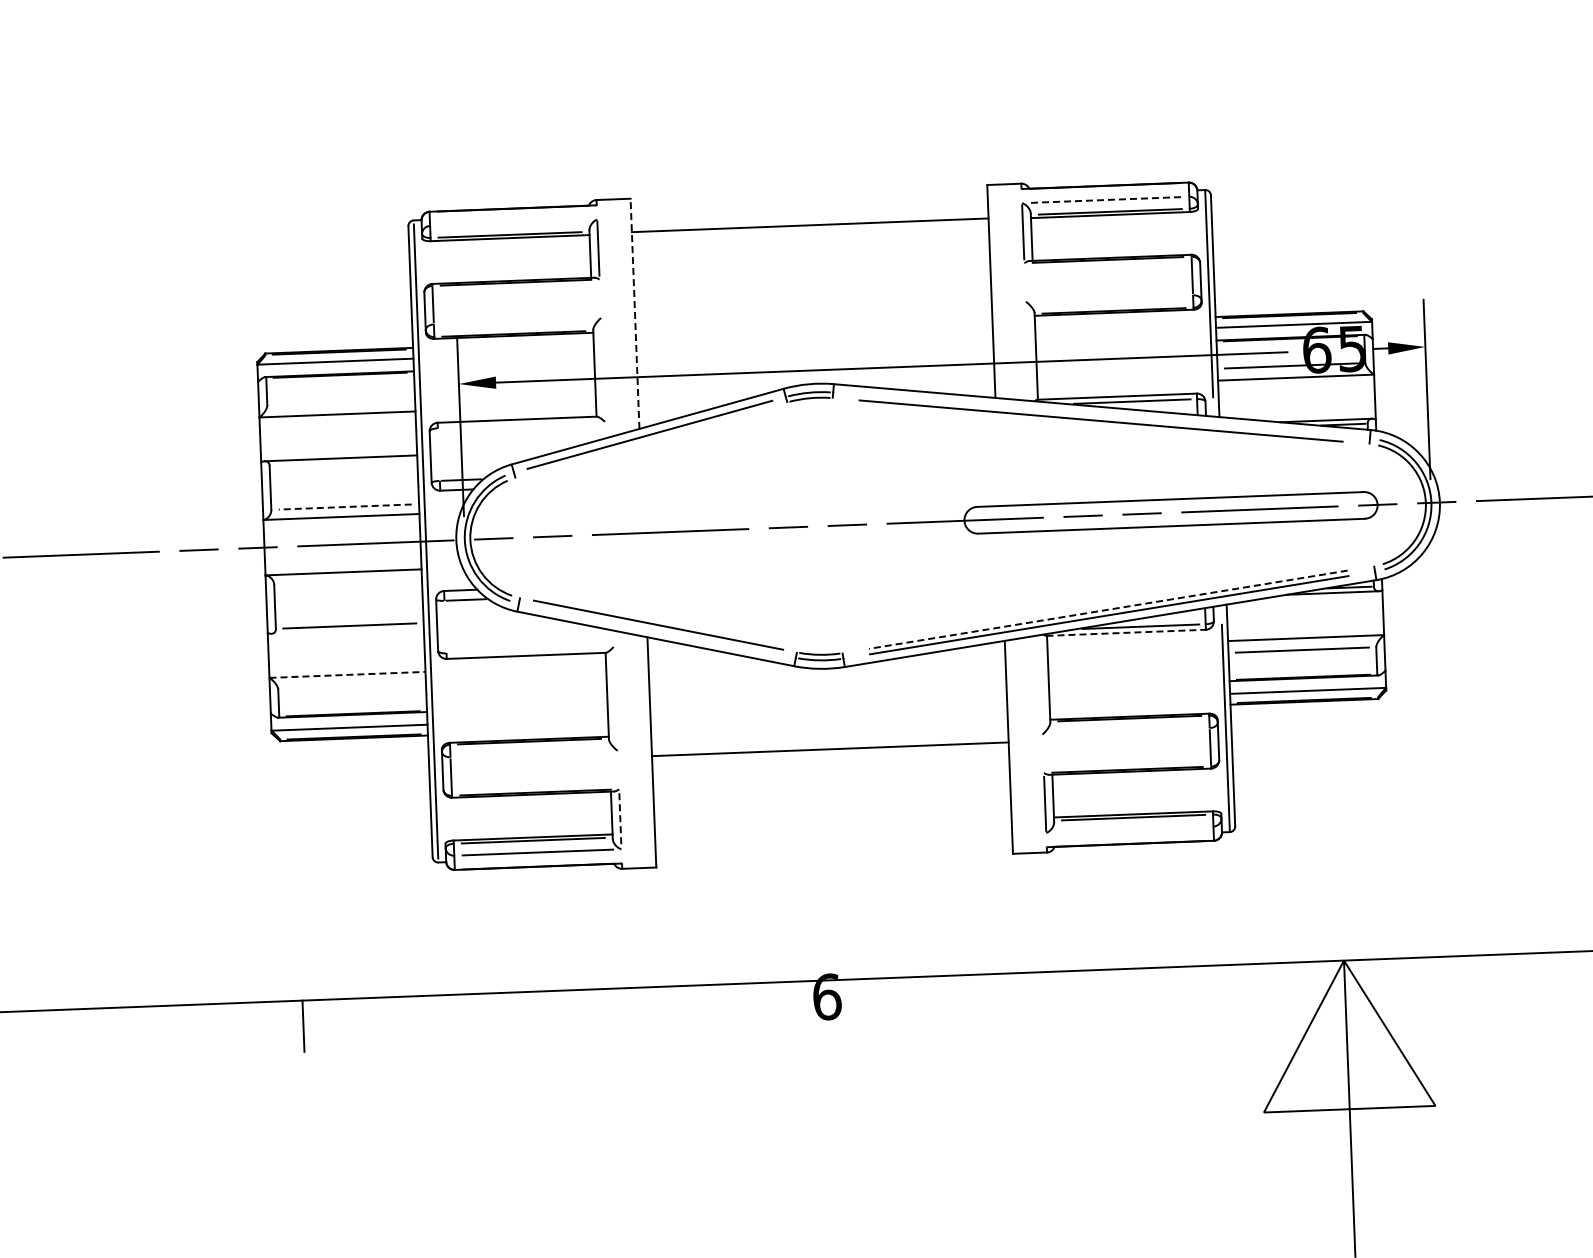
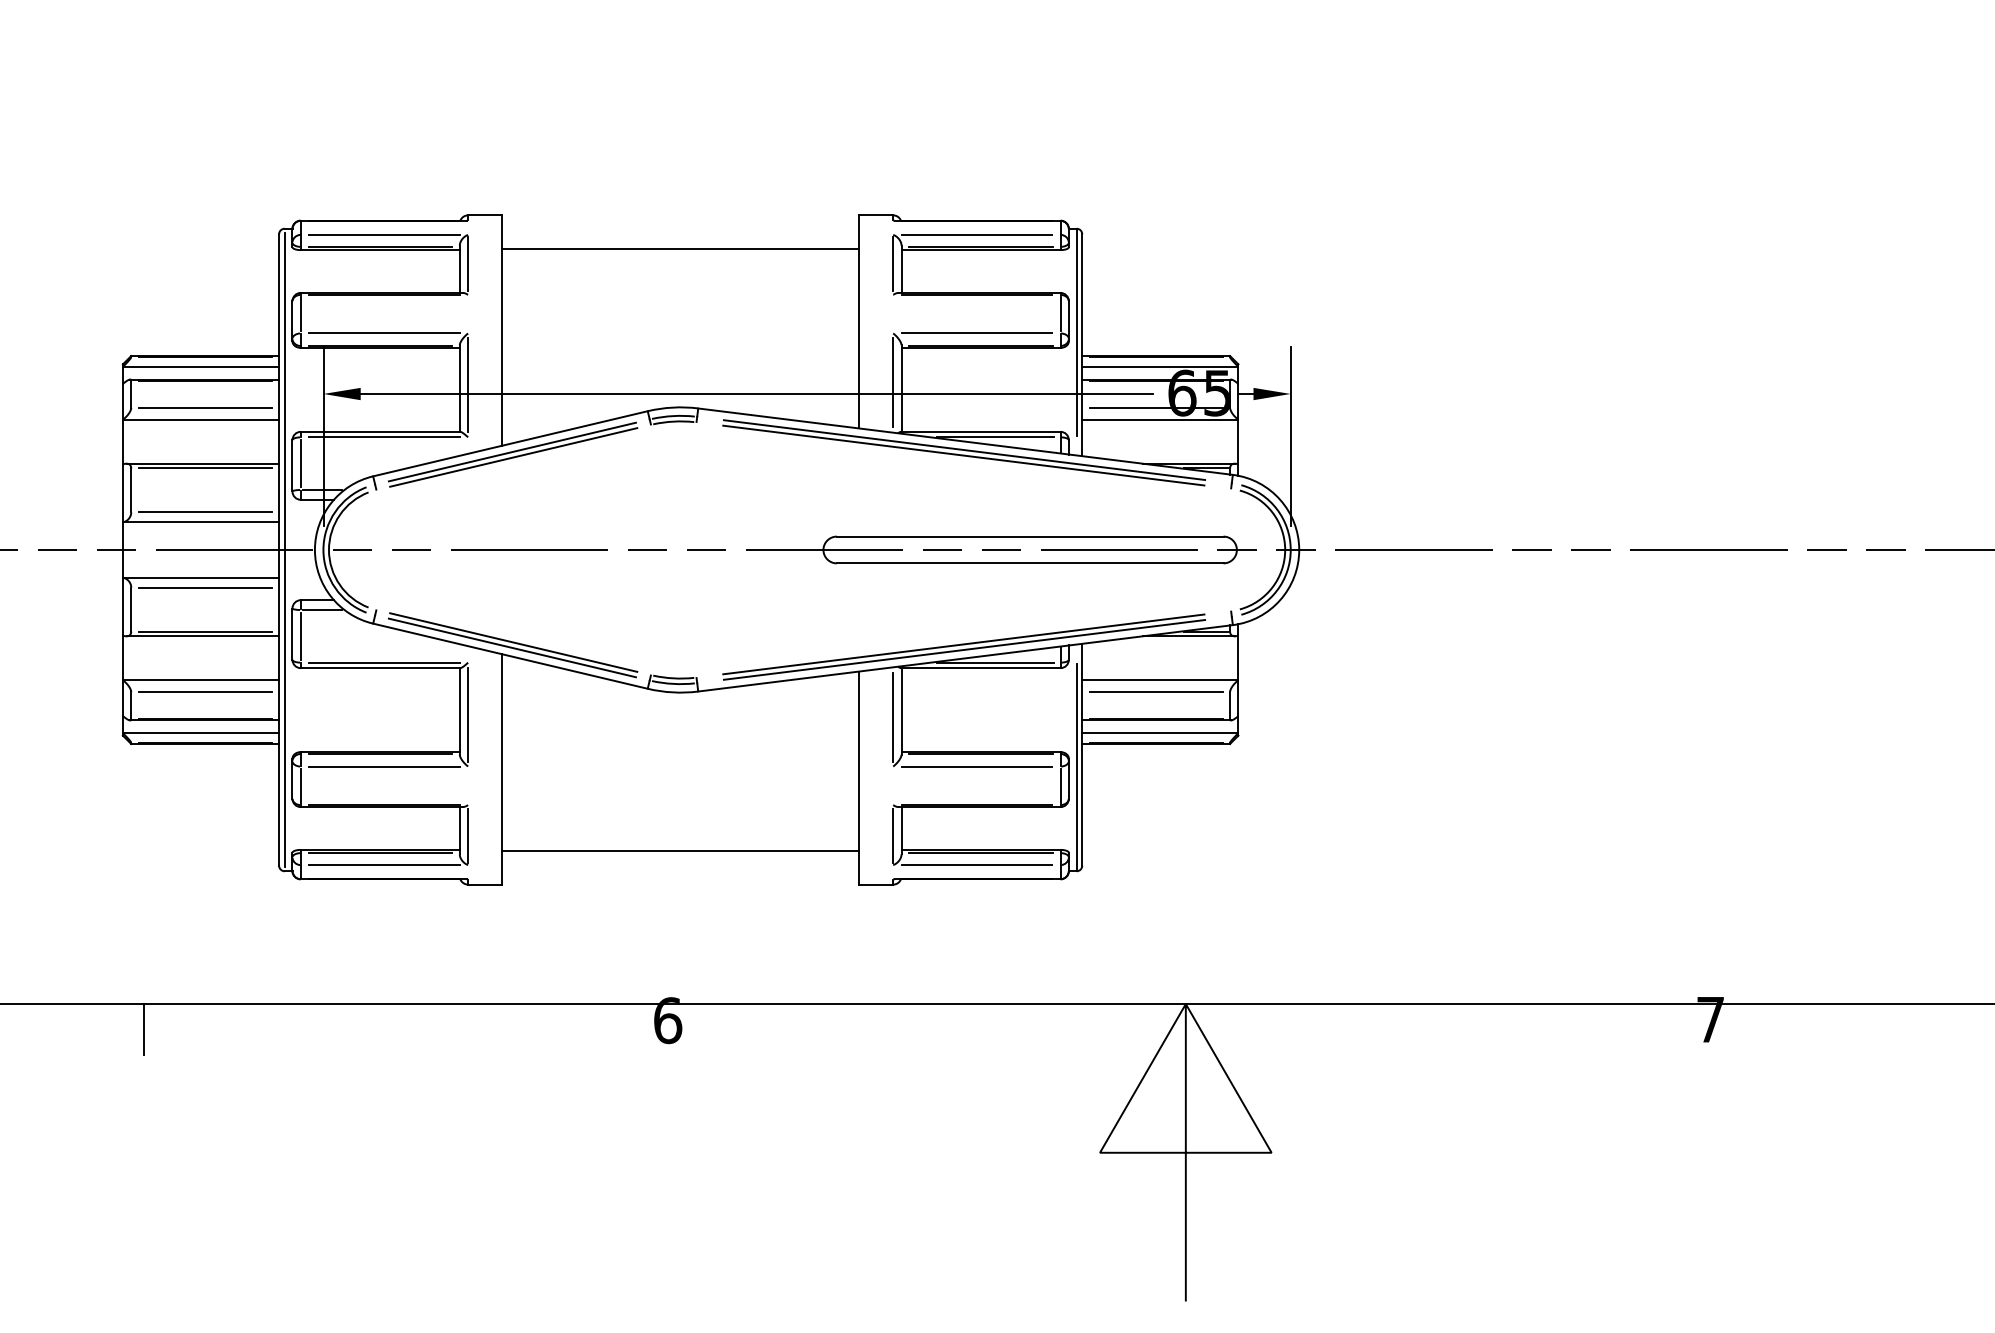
line: (1105, 199) -> (976, 234), dashed -> solid
line: (513, 222) -> (384, 234), added
line: (1109, 298) -> (976, 333), added
line: (635, 313) -> (502, 330), dashed -> solid
line: (517, 321) -> (384, 333), added
line: (1028, 350) -> (893, 382), added
line: (603, 369) -> (468, 384), added
line: (340, 402) -> (204, 407), added
line: (1101, 415) -> (964, 450), added
line: (521, 425) -> (384, 437), added
line: (651, 440) -> (513, 457), added
line: (438, 454) -> (300, 463), added
line: (342, 463) -> (204, 468), added
line: (345, 507) -> (205, 512), dashed -> solid
line: (347, 582) -> (204, 587), added
line: (1108, 609) -> (963, 644), dashed -> solid
line: (445, 627) -> (300, 636), added
line: (656, 630) -> (511, 647), added
line: (347, 631) -> (202, 636), added
line: (1125, 633) -> (980, 668), dashed -> solid
line: (530, 650) -> (384, 662), added
line: (347, 675) -> (201, 680), dashed -> solid
line: (1040, 685) -> (893, 717), added
line: (351, 686) -> (204, 692), added
line: (616, 698) -> (468, 714), added
line: (1125, 731) -> (976, 766), added
line: (830, 749) -> (680, 851), moved
line: (534, 753) -> (384, 766), added
line: (620, 820) -> (468, 836), dashed -> solid
line: (1129, 830) -> (976, 865), added

